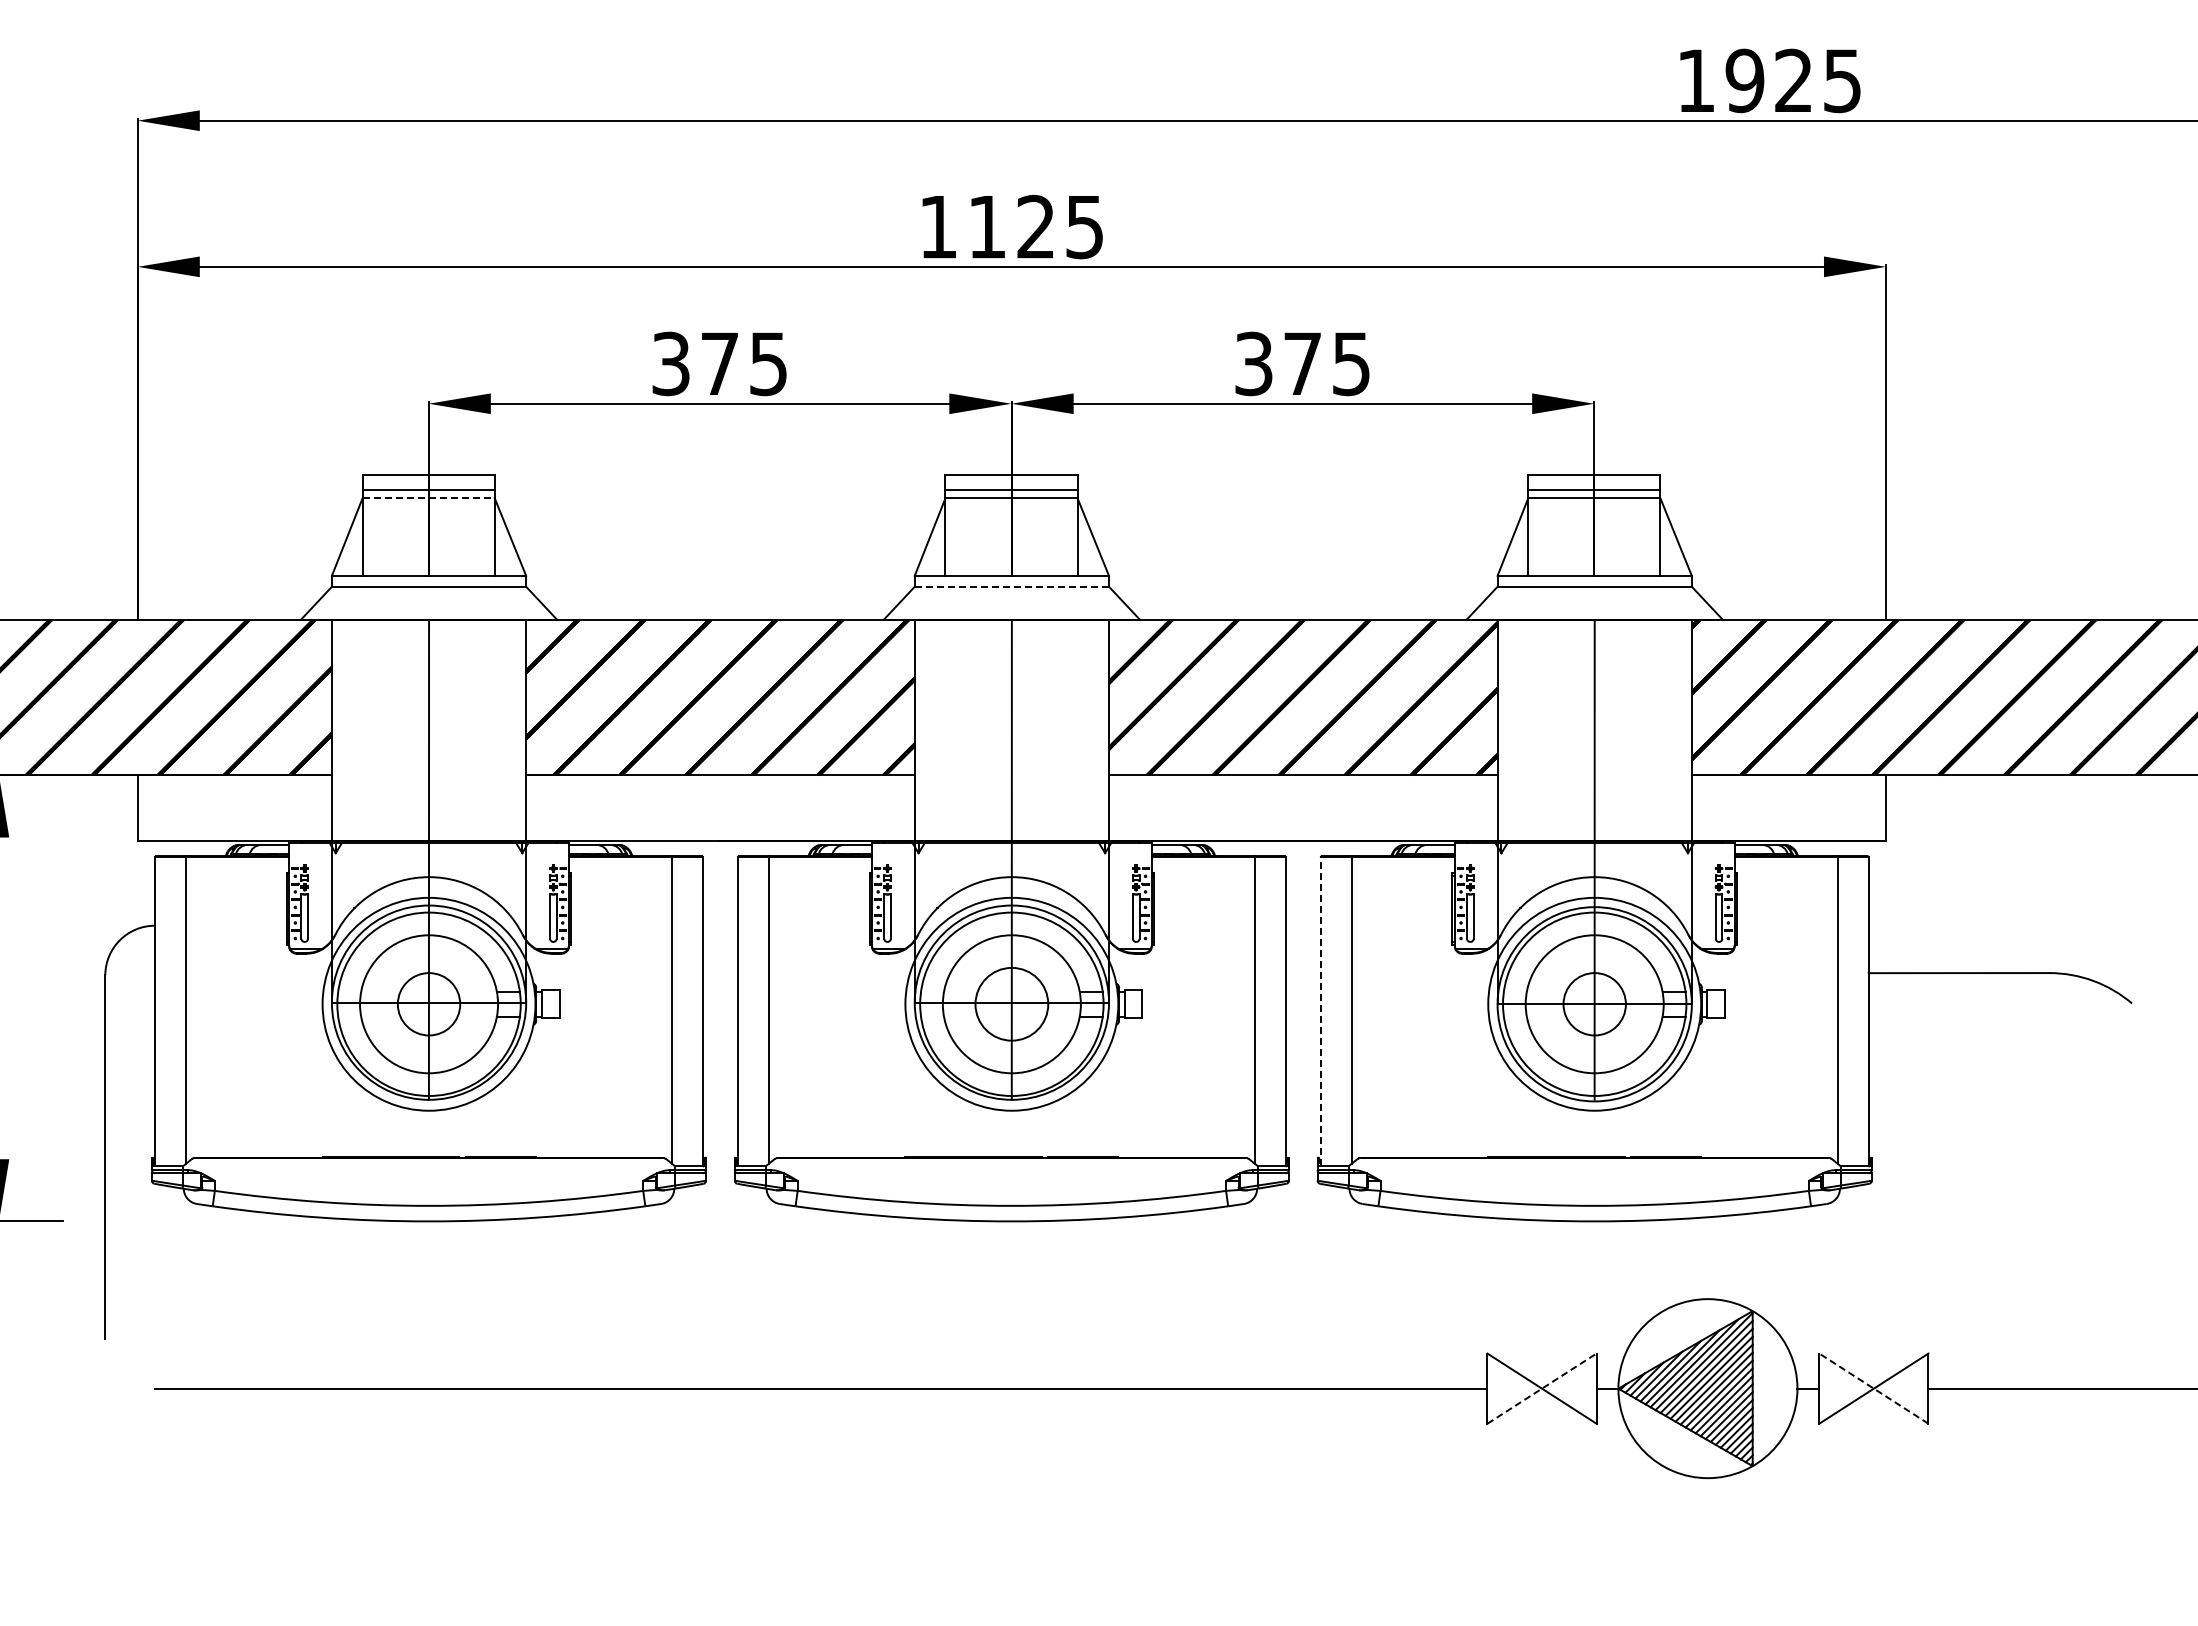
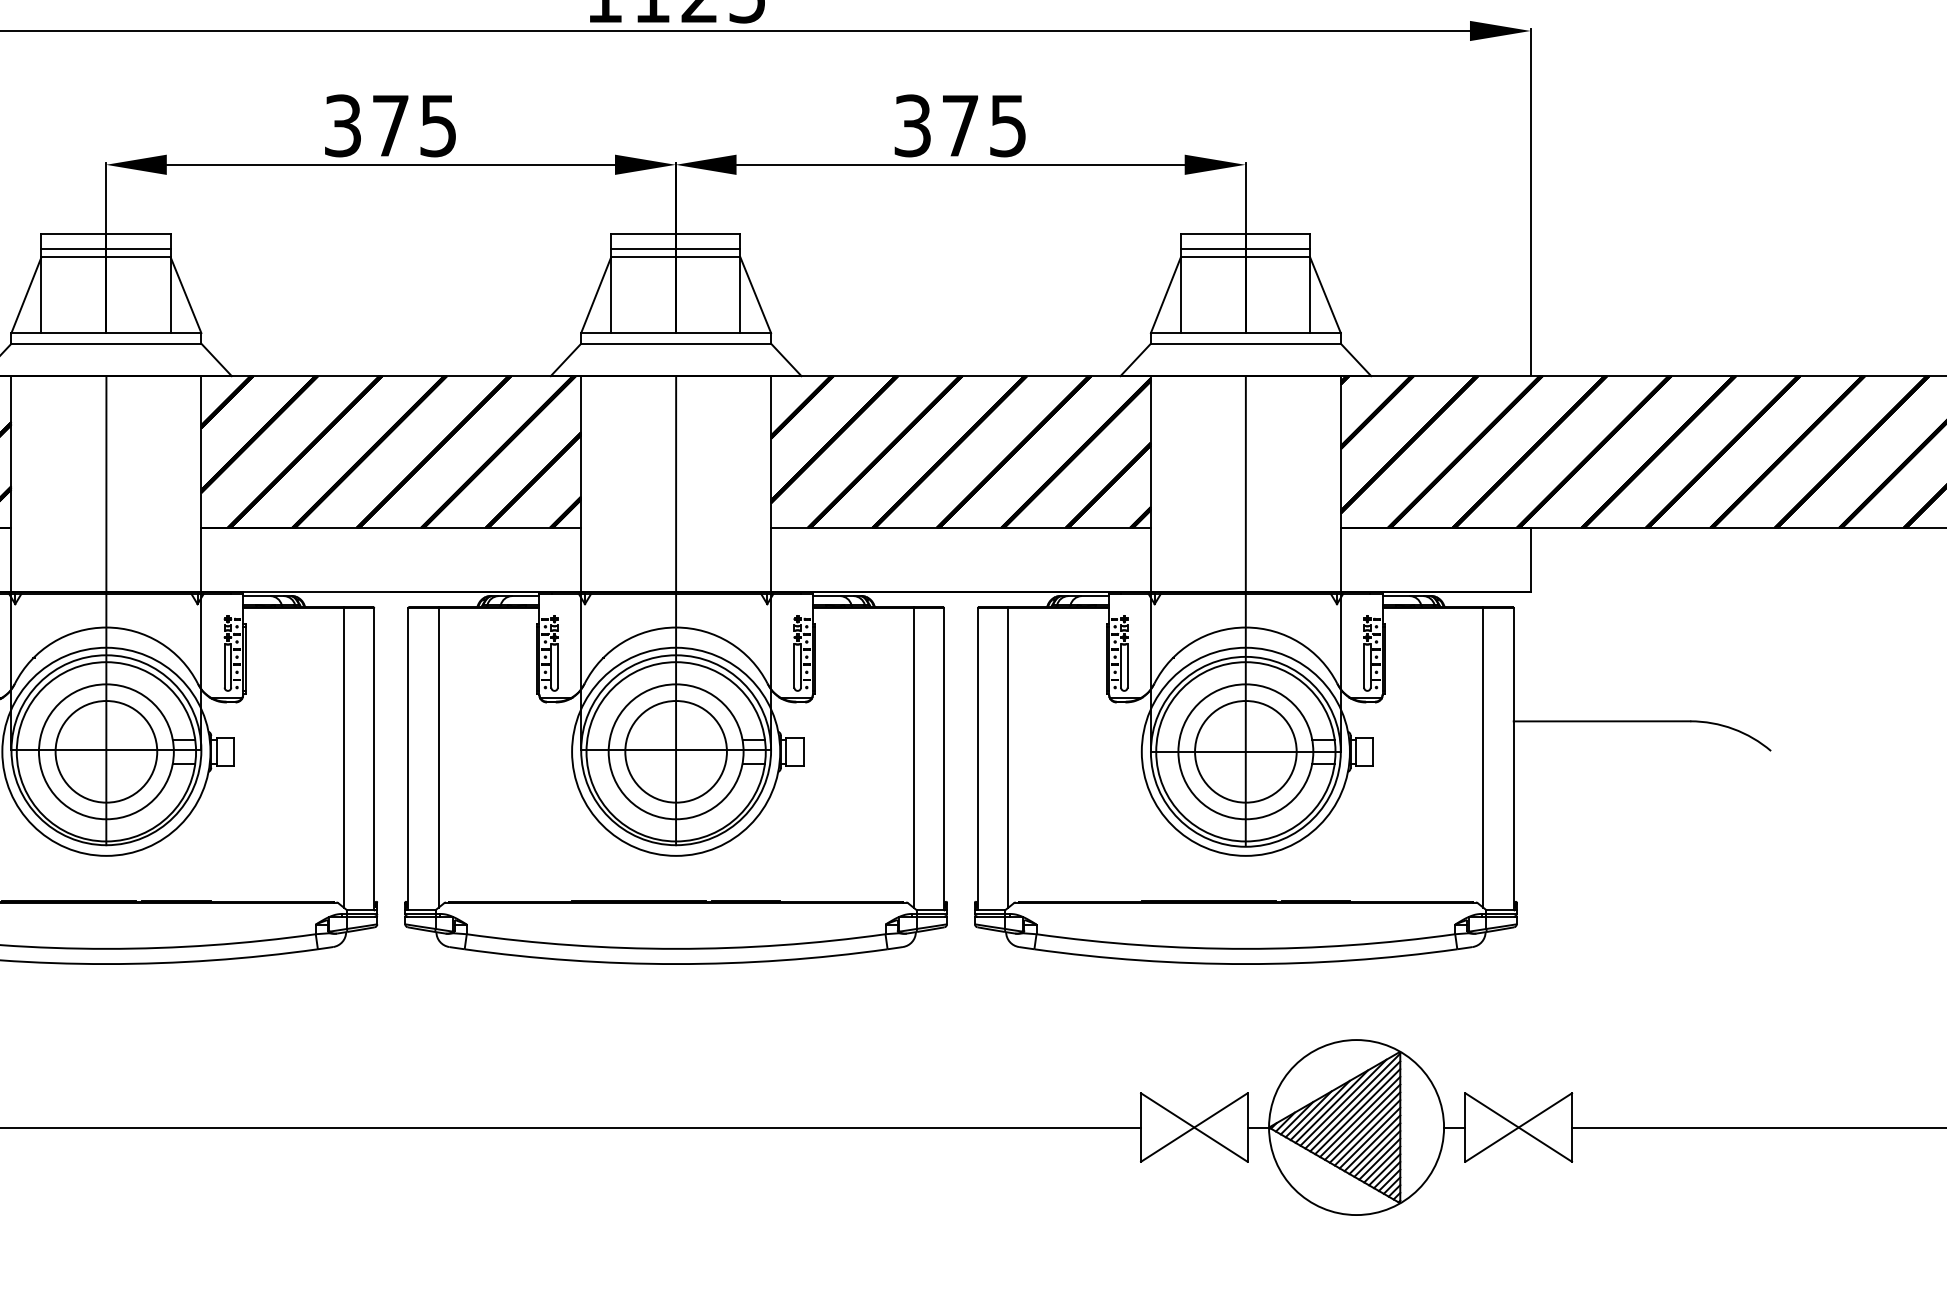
line: (429, 498) -> (106, 257), dashed -> solid
line: (1012, 586) -> (676, 343), dashed -> solid
circle: (429, 1004) -> (106, 752), size x1.67
circle: (1011, 1004) -> (675, 752), size x1.43
circle: (1594, 1004) -> (1245, 752), size x1.67
line: (1320, 1011) -> (977, 758), dashed -> solid
line: (1542, 1388) -> (1194, 1127), dashed -> solid
line: (1873, 1388) -> (1518, 1127), dashed -> solid

